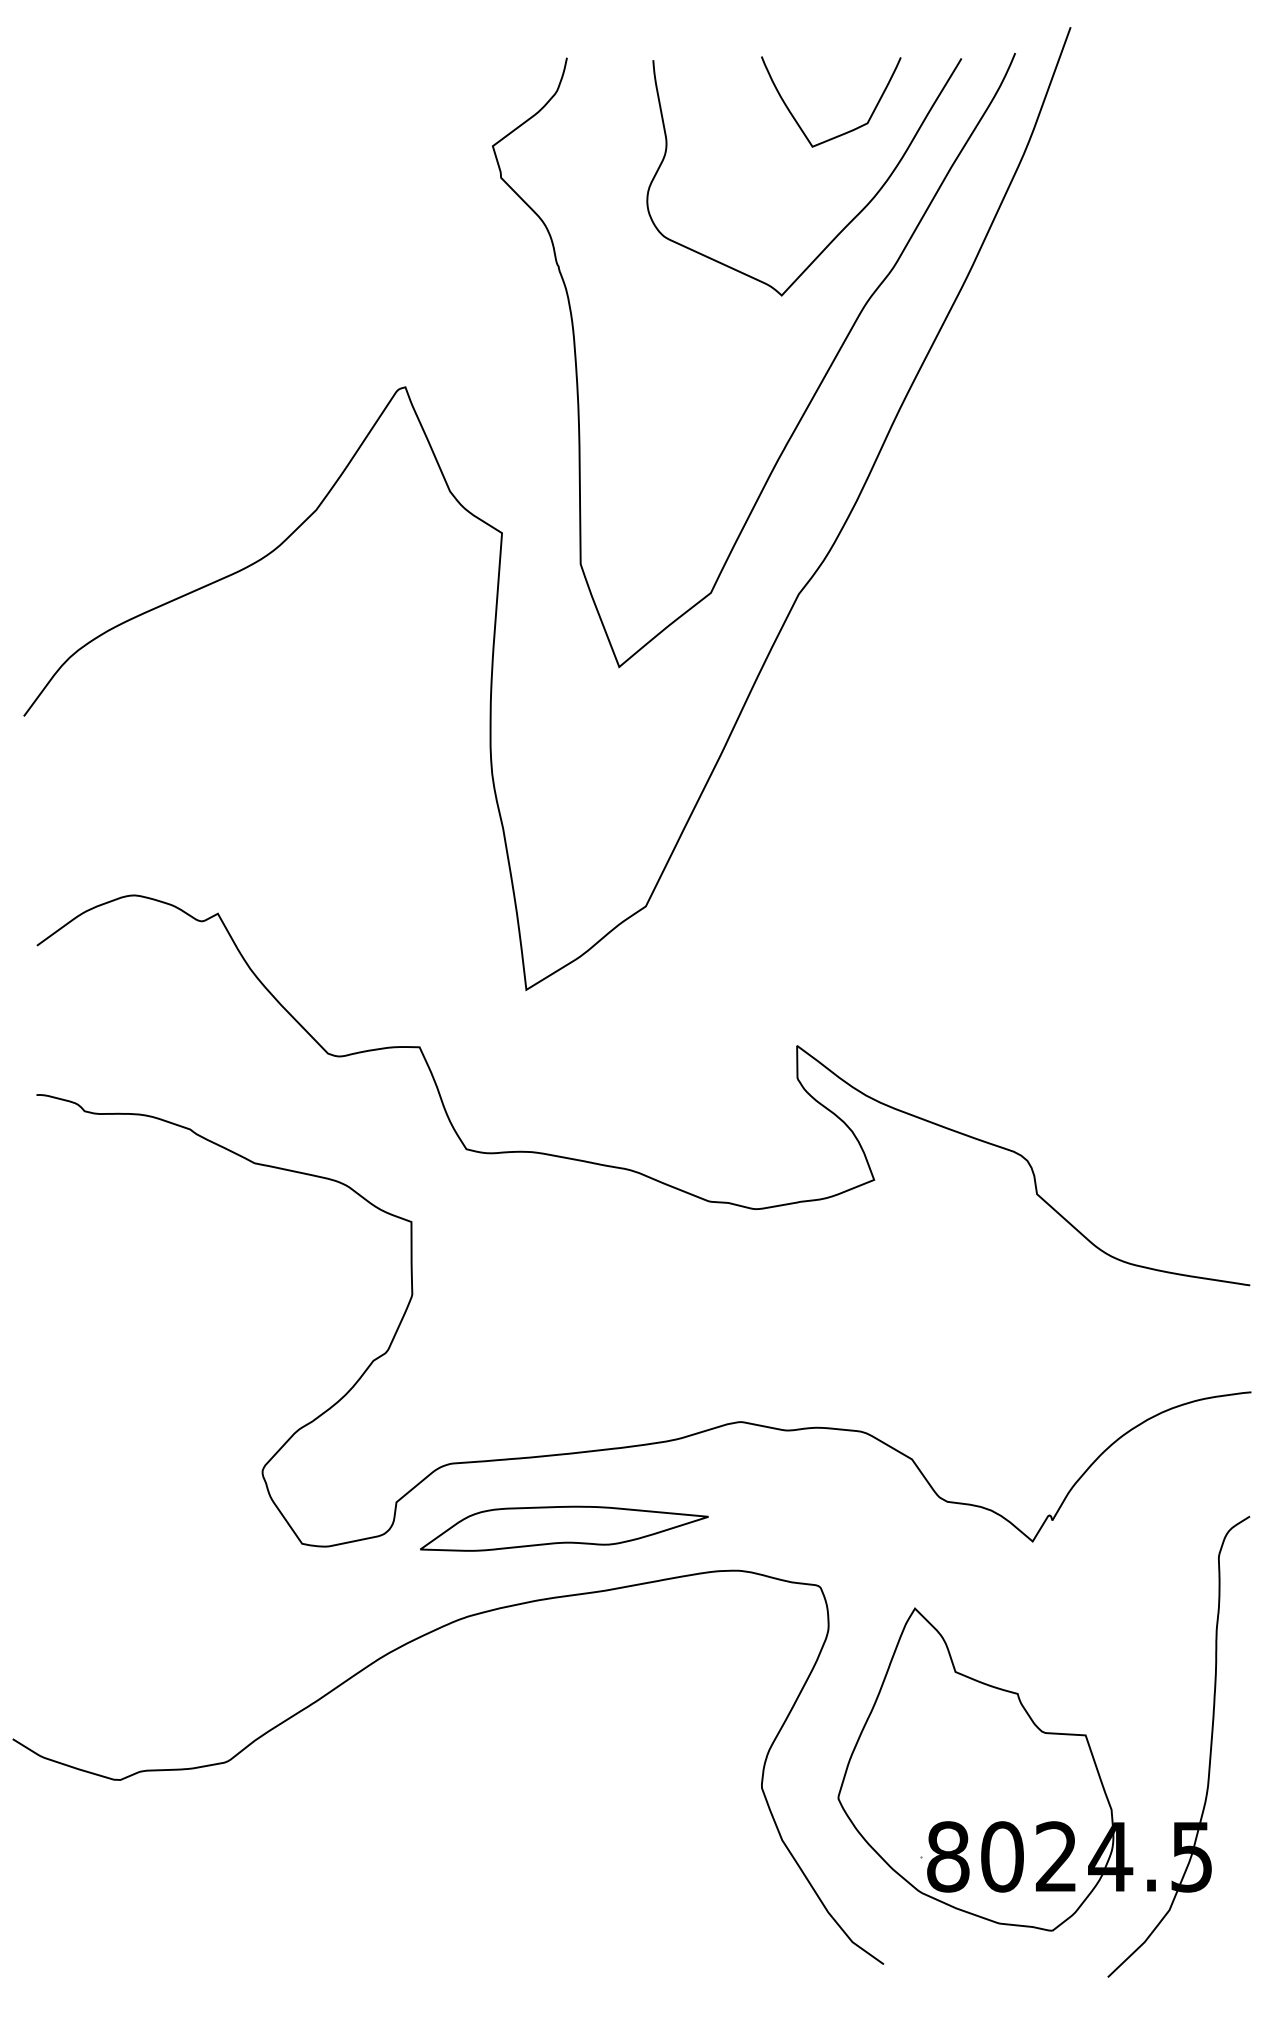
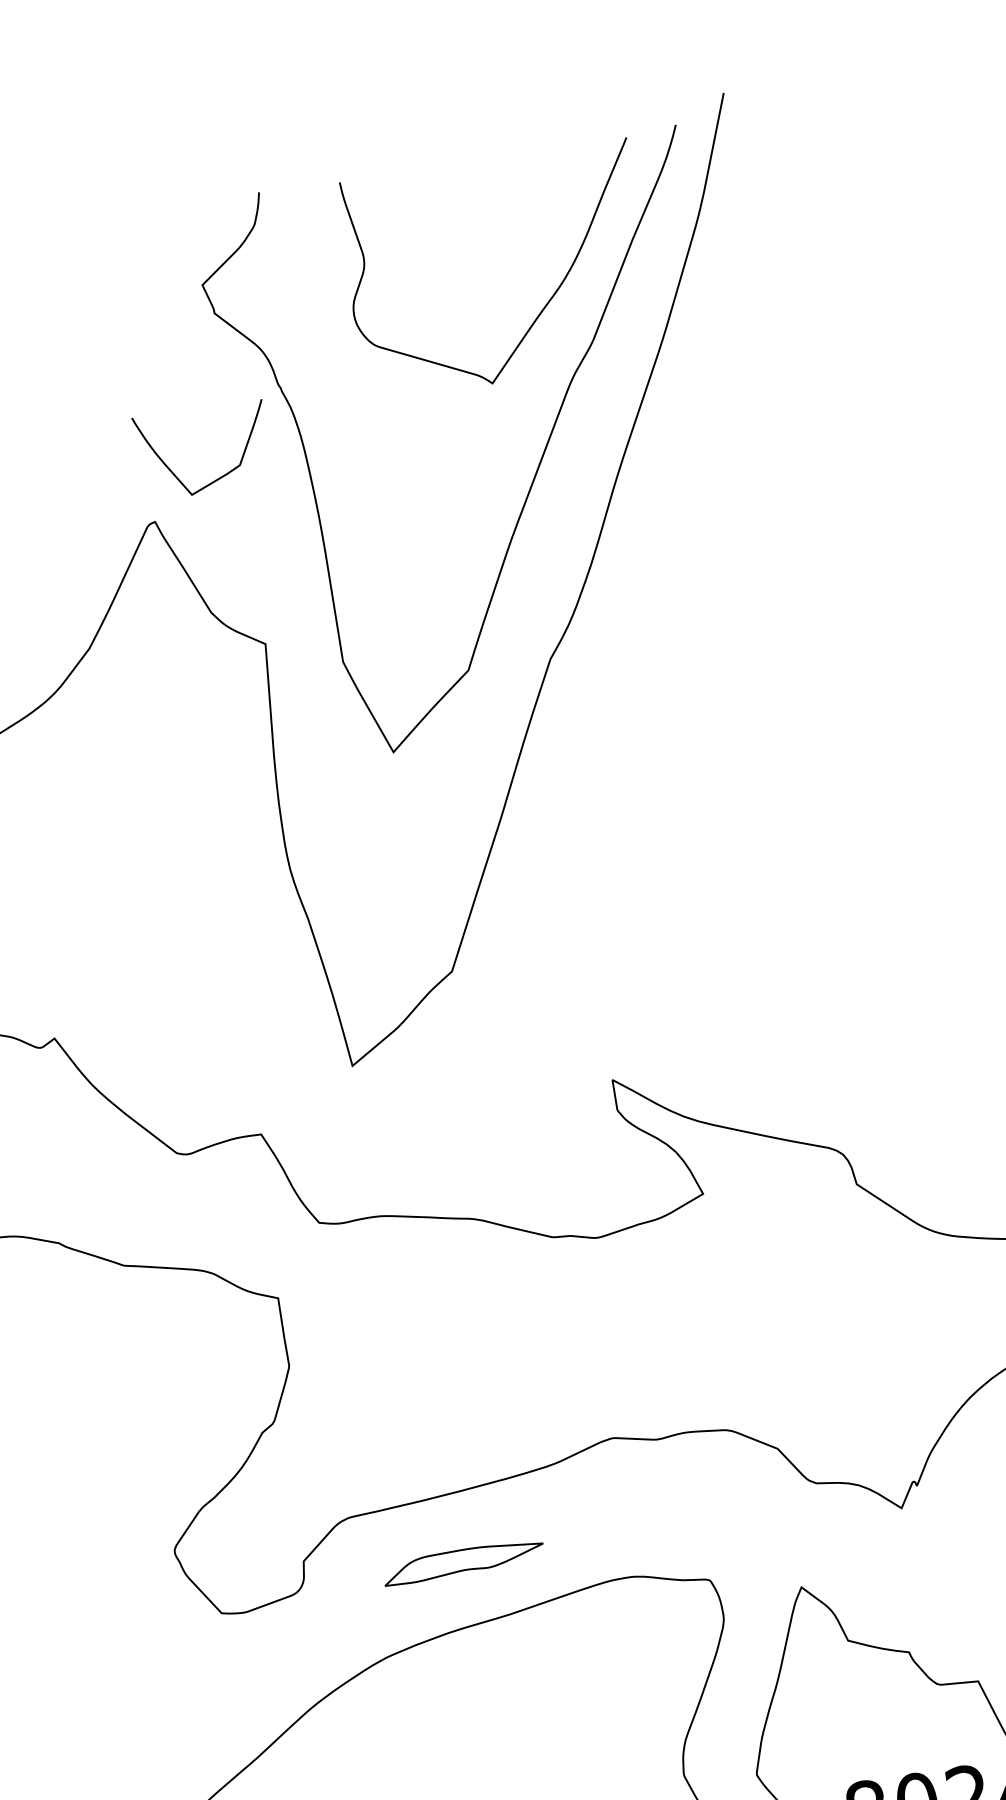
curve: (844, 132) -> (219, 477), moved
part: (564, 1528) -> (463, 1562), size x0.6

